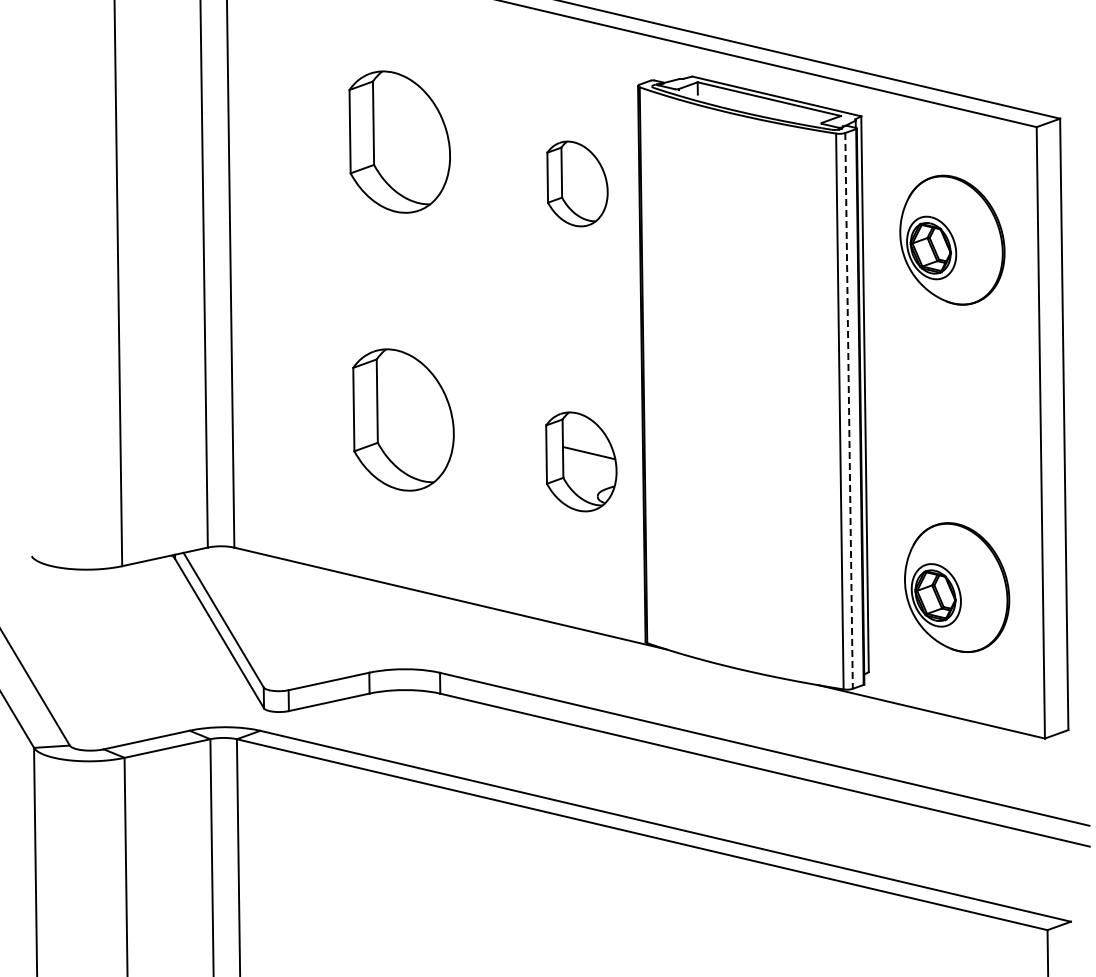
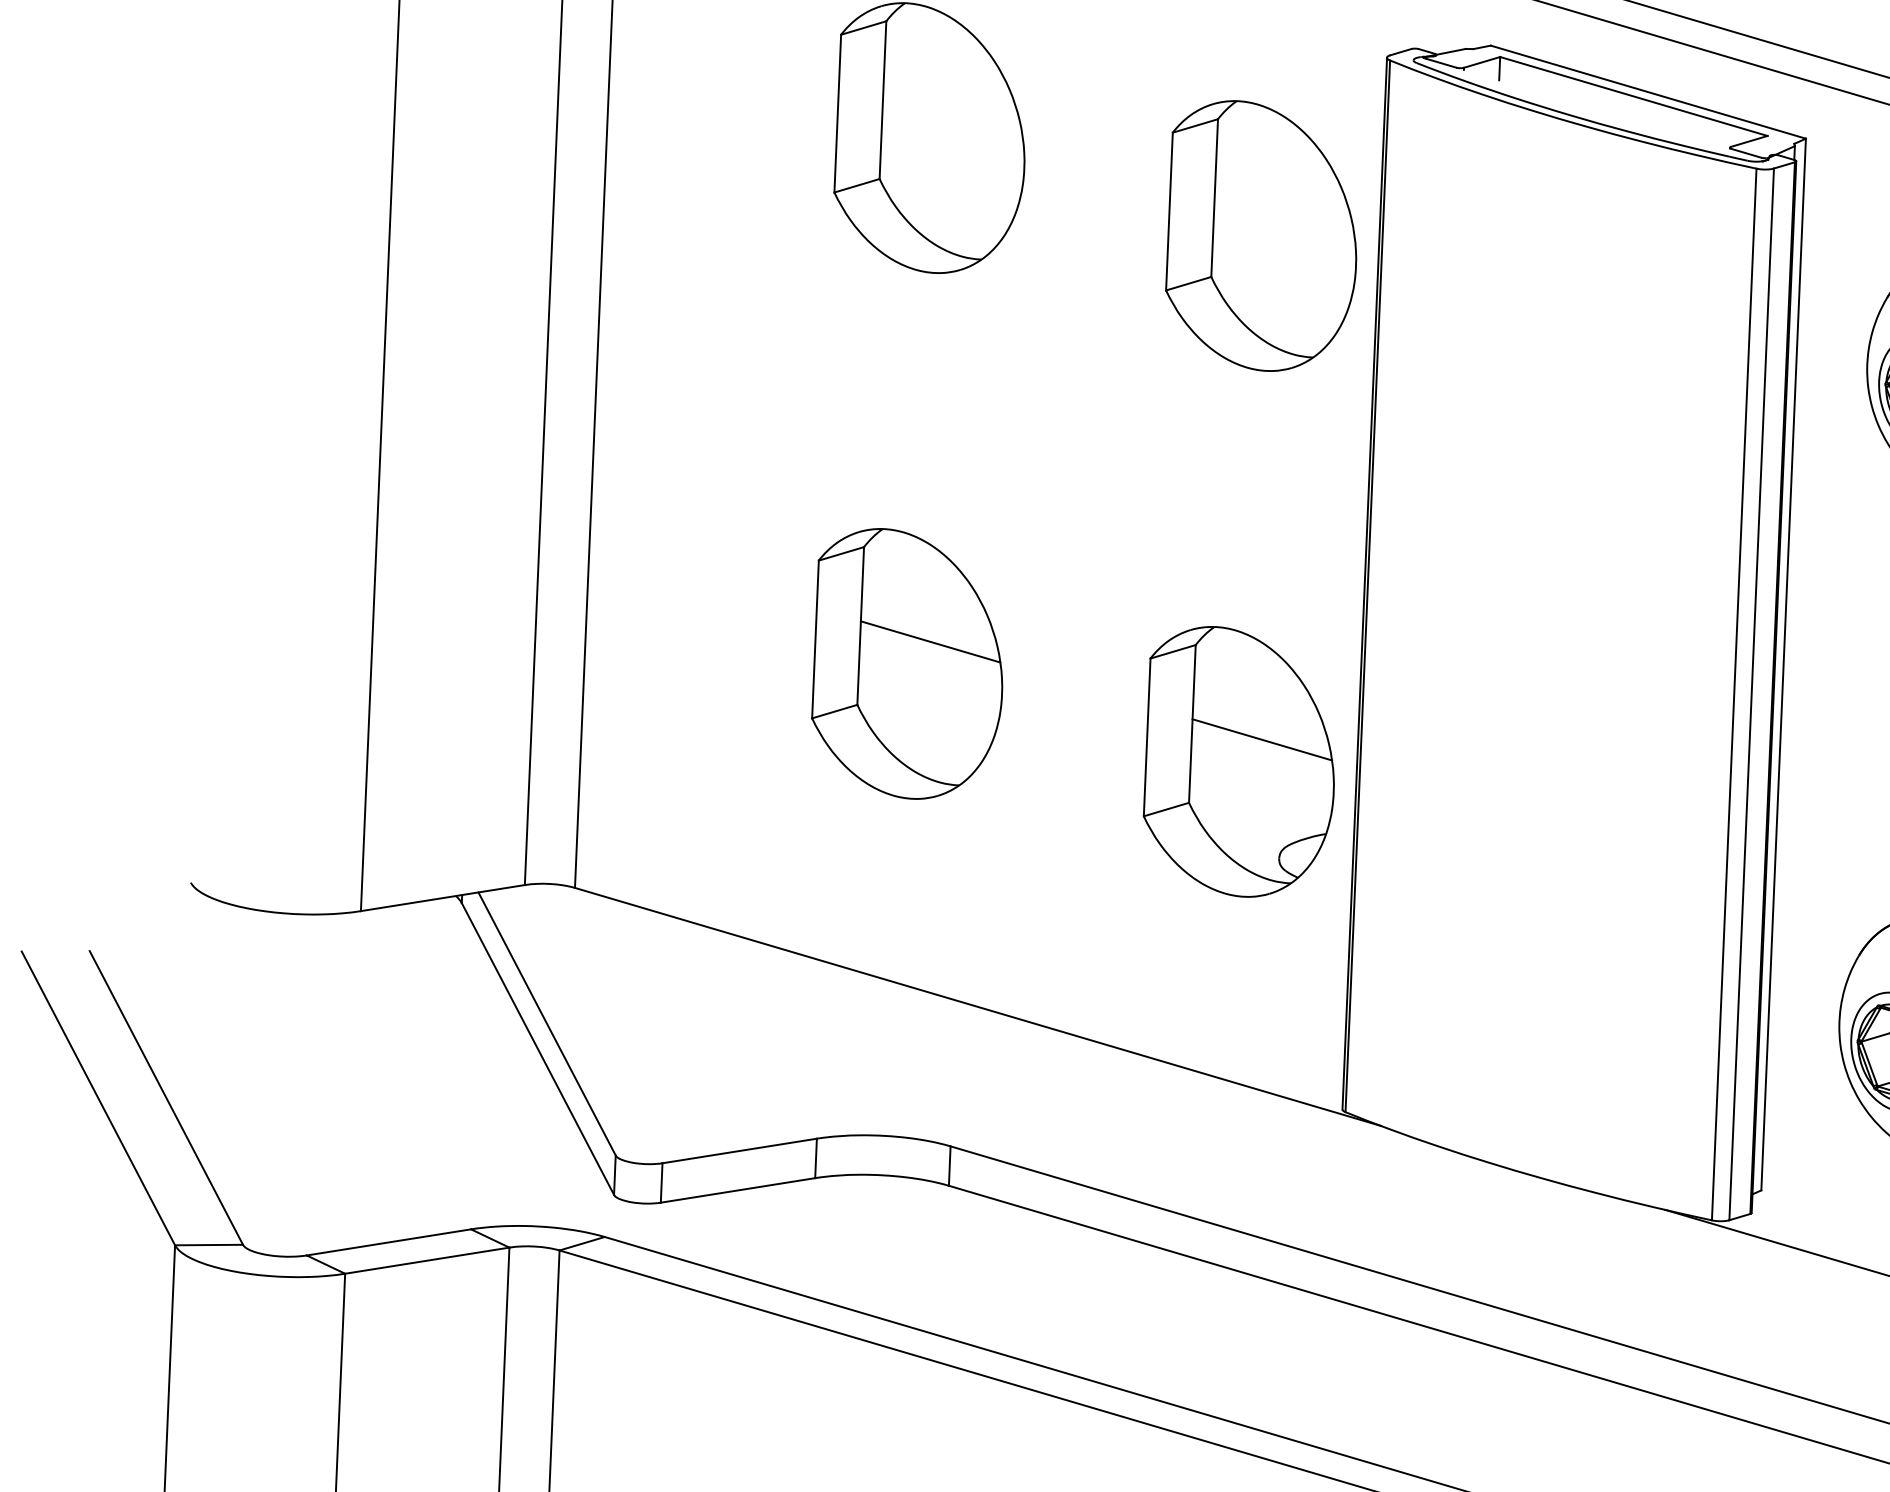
part: (577, 183) -> (1262, 235), size x1.67
line: (414, 407) -> (930, 641), added
line: (849, 410) -> (1752, 693), dashed -> solid
part: (581, 461) -> (1240, 761), size x1.43

